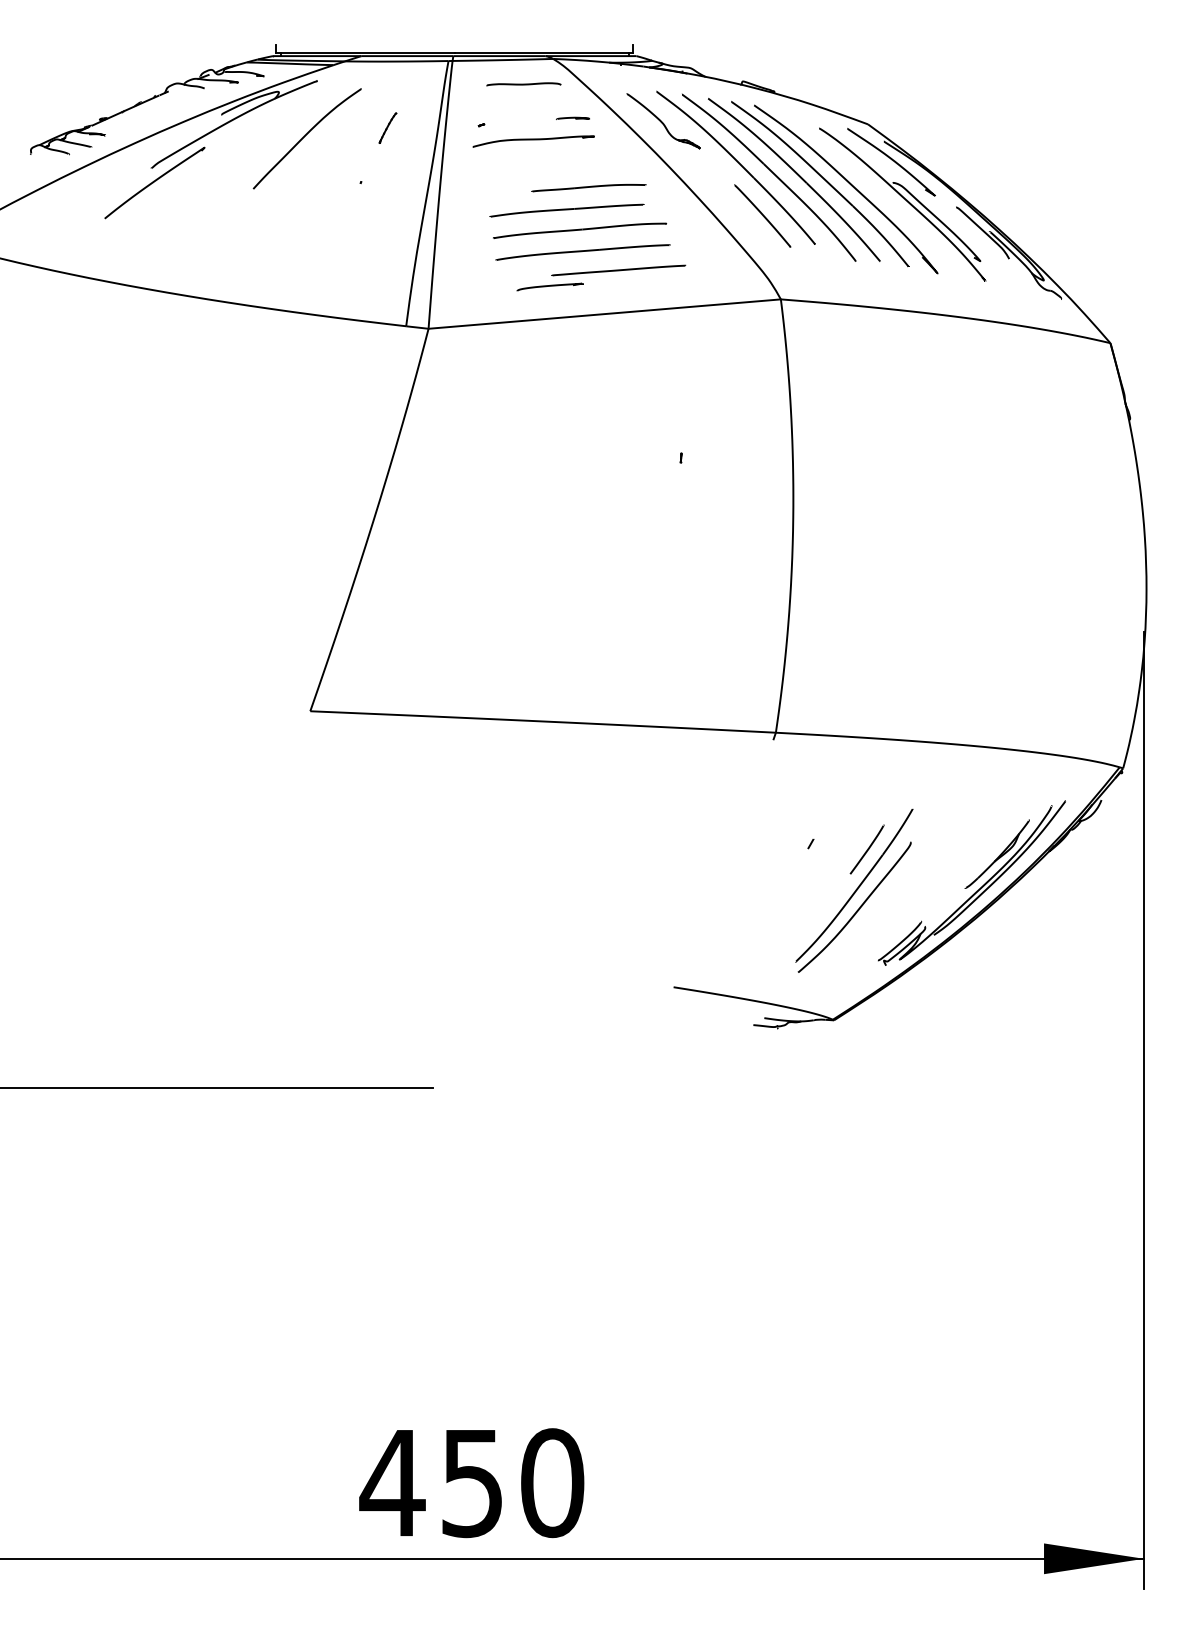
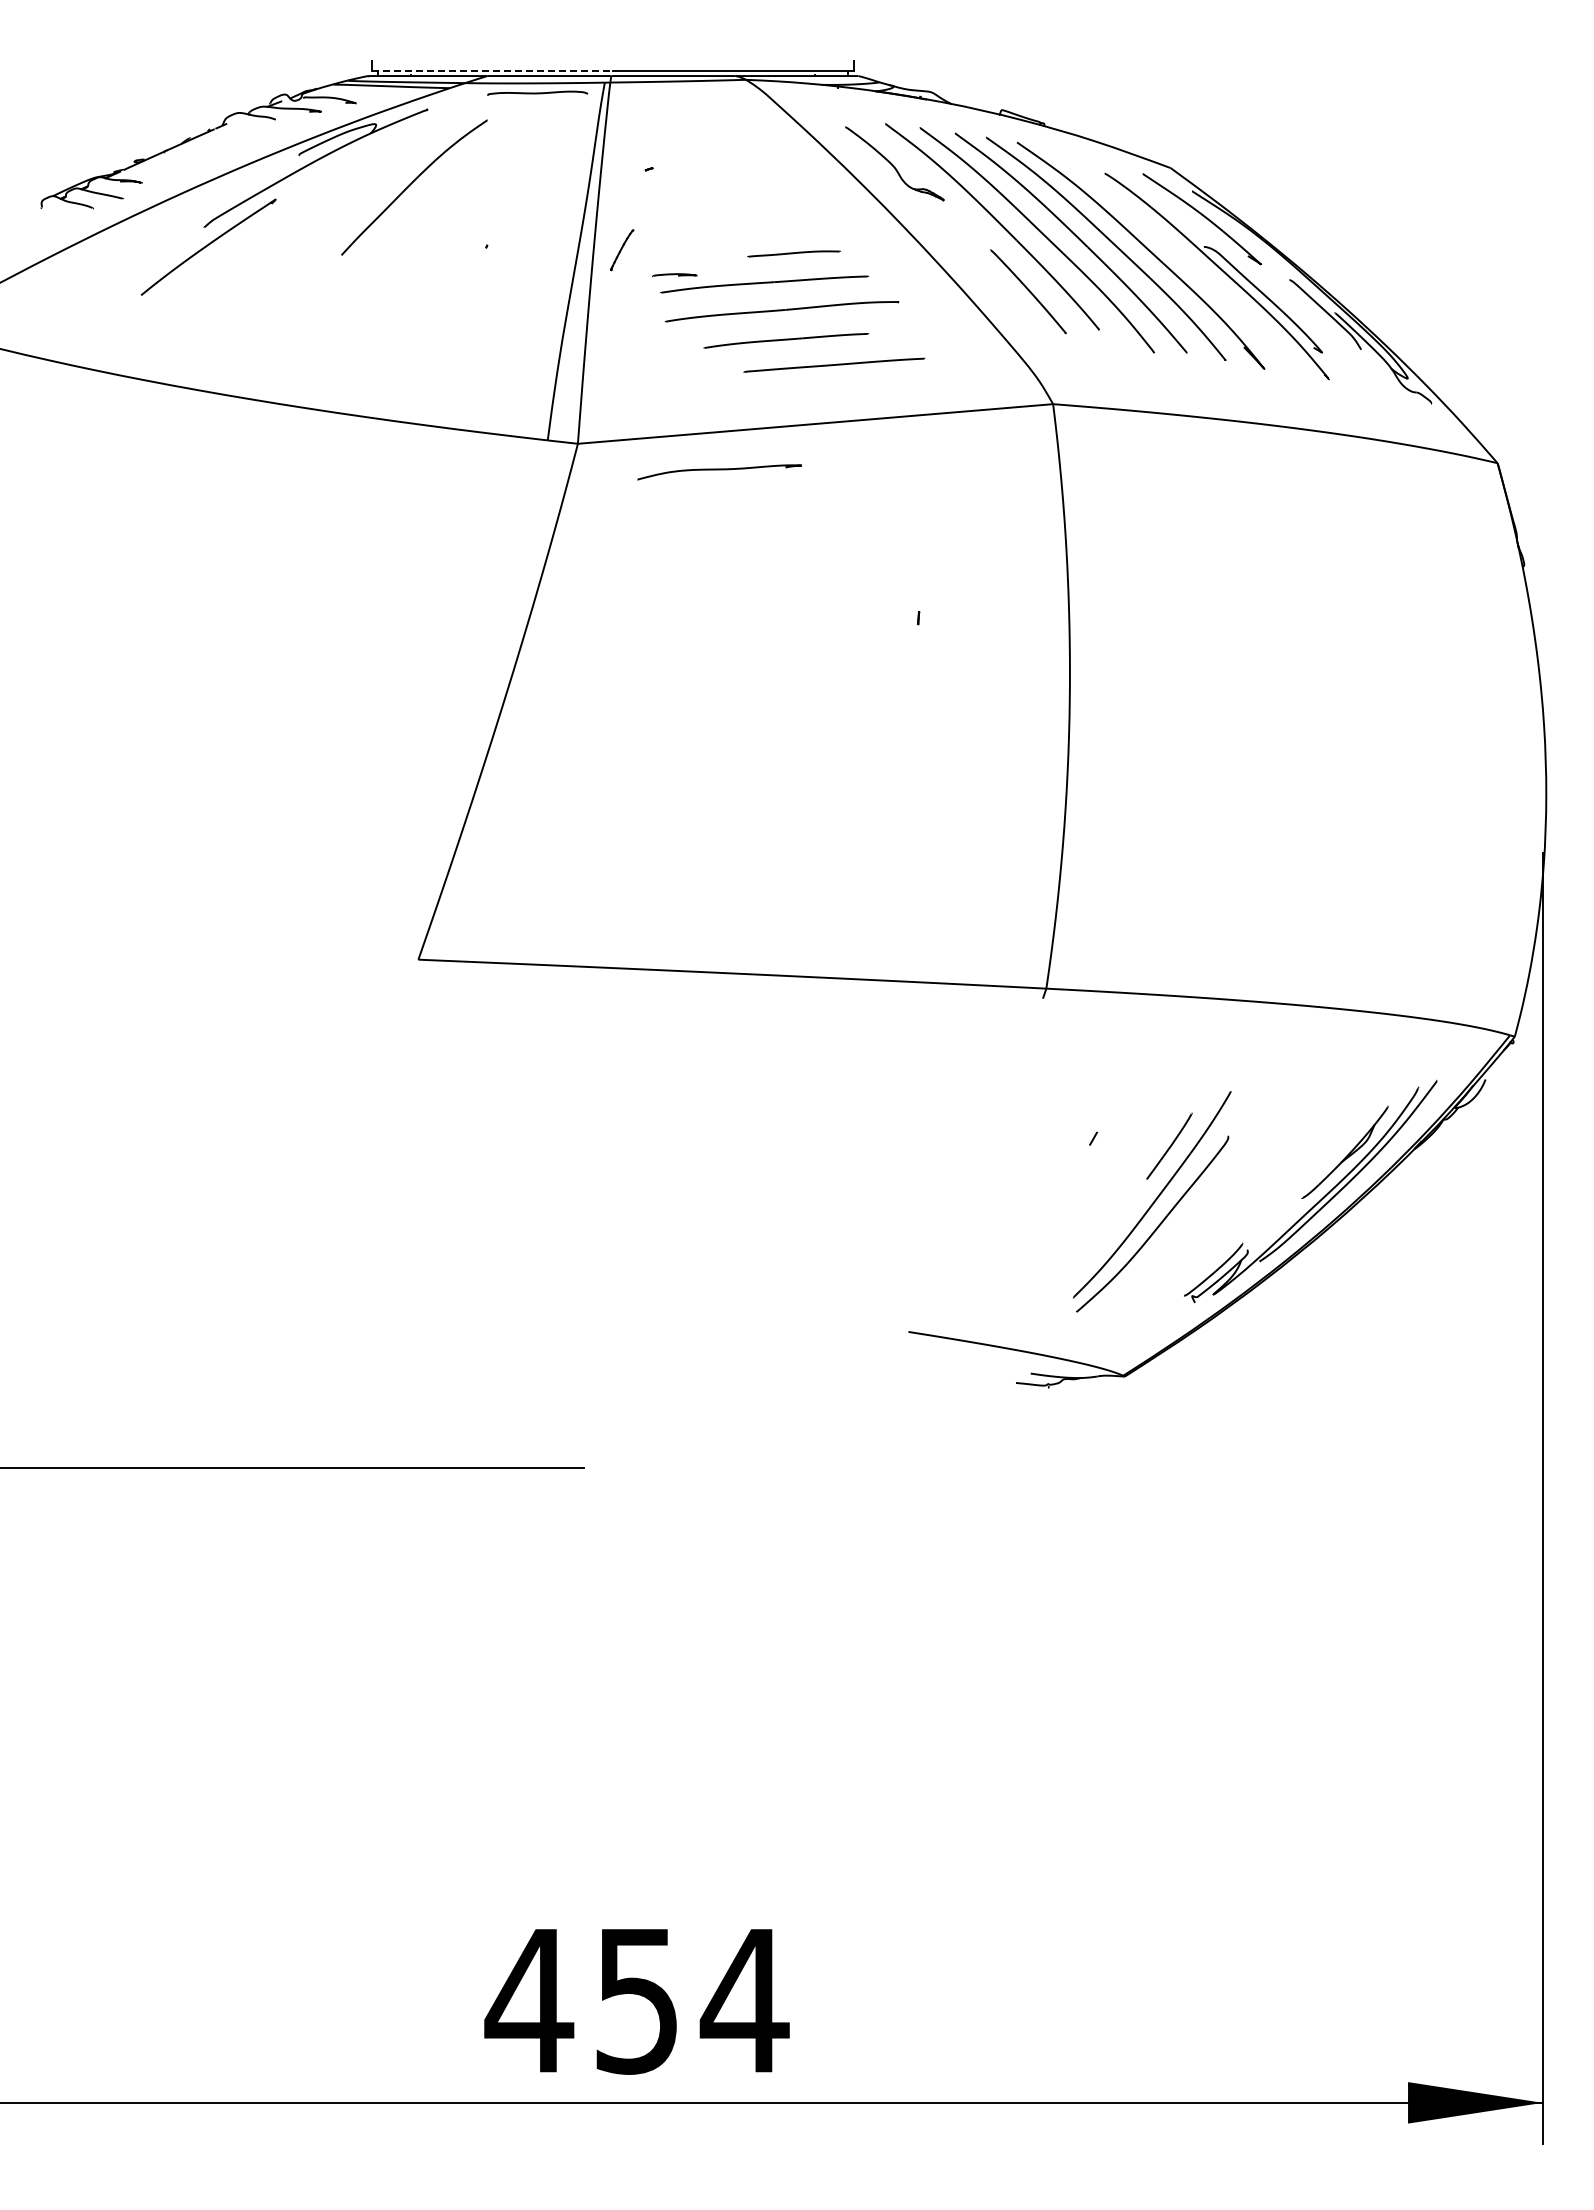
line: (365, 52) -> (492, 71), solid -> dashed
curve: (523, 83) -> (537, 92), moved
line: (572, 118) -> (674, 275), moved
part: (388, 128) -> (622, 250), moved
curve: (533, 140) -> (719, 470), moved
part: (588, 187) -> (793, 253), size x0.6
part: (583, 252) -> (786, 340), size x0.7
curve: (550, 286) -> (742, 386), removed
text: (552, 1482) -> (744, 2000), 450 -> 454

